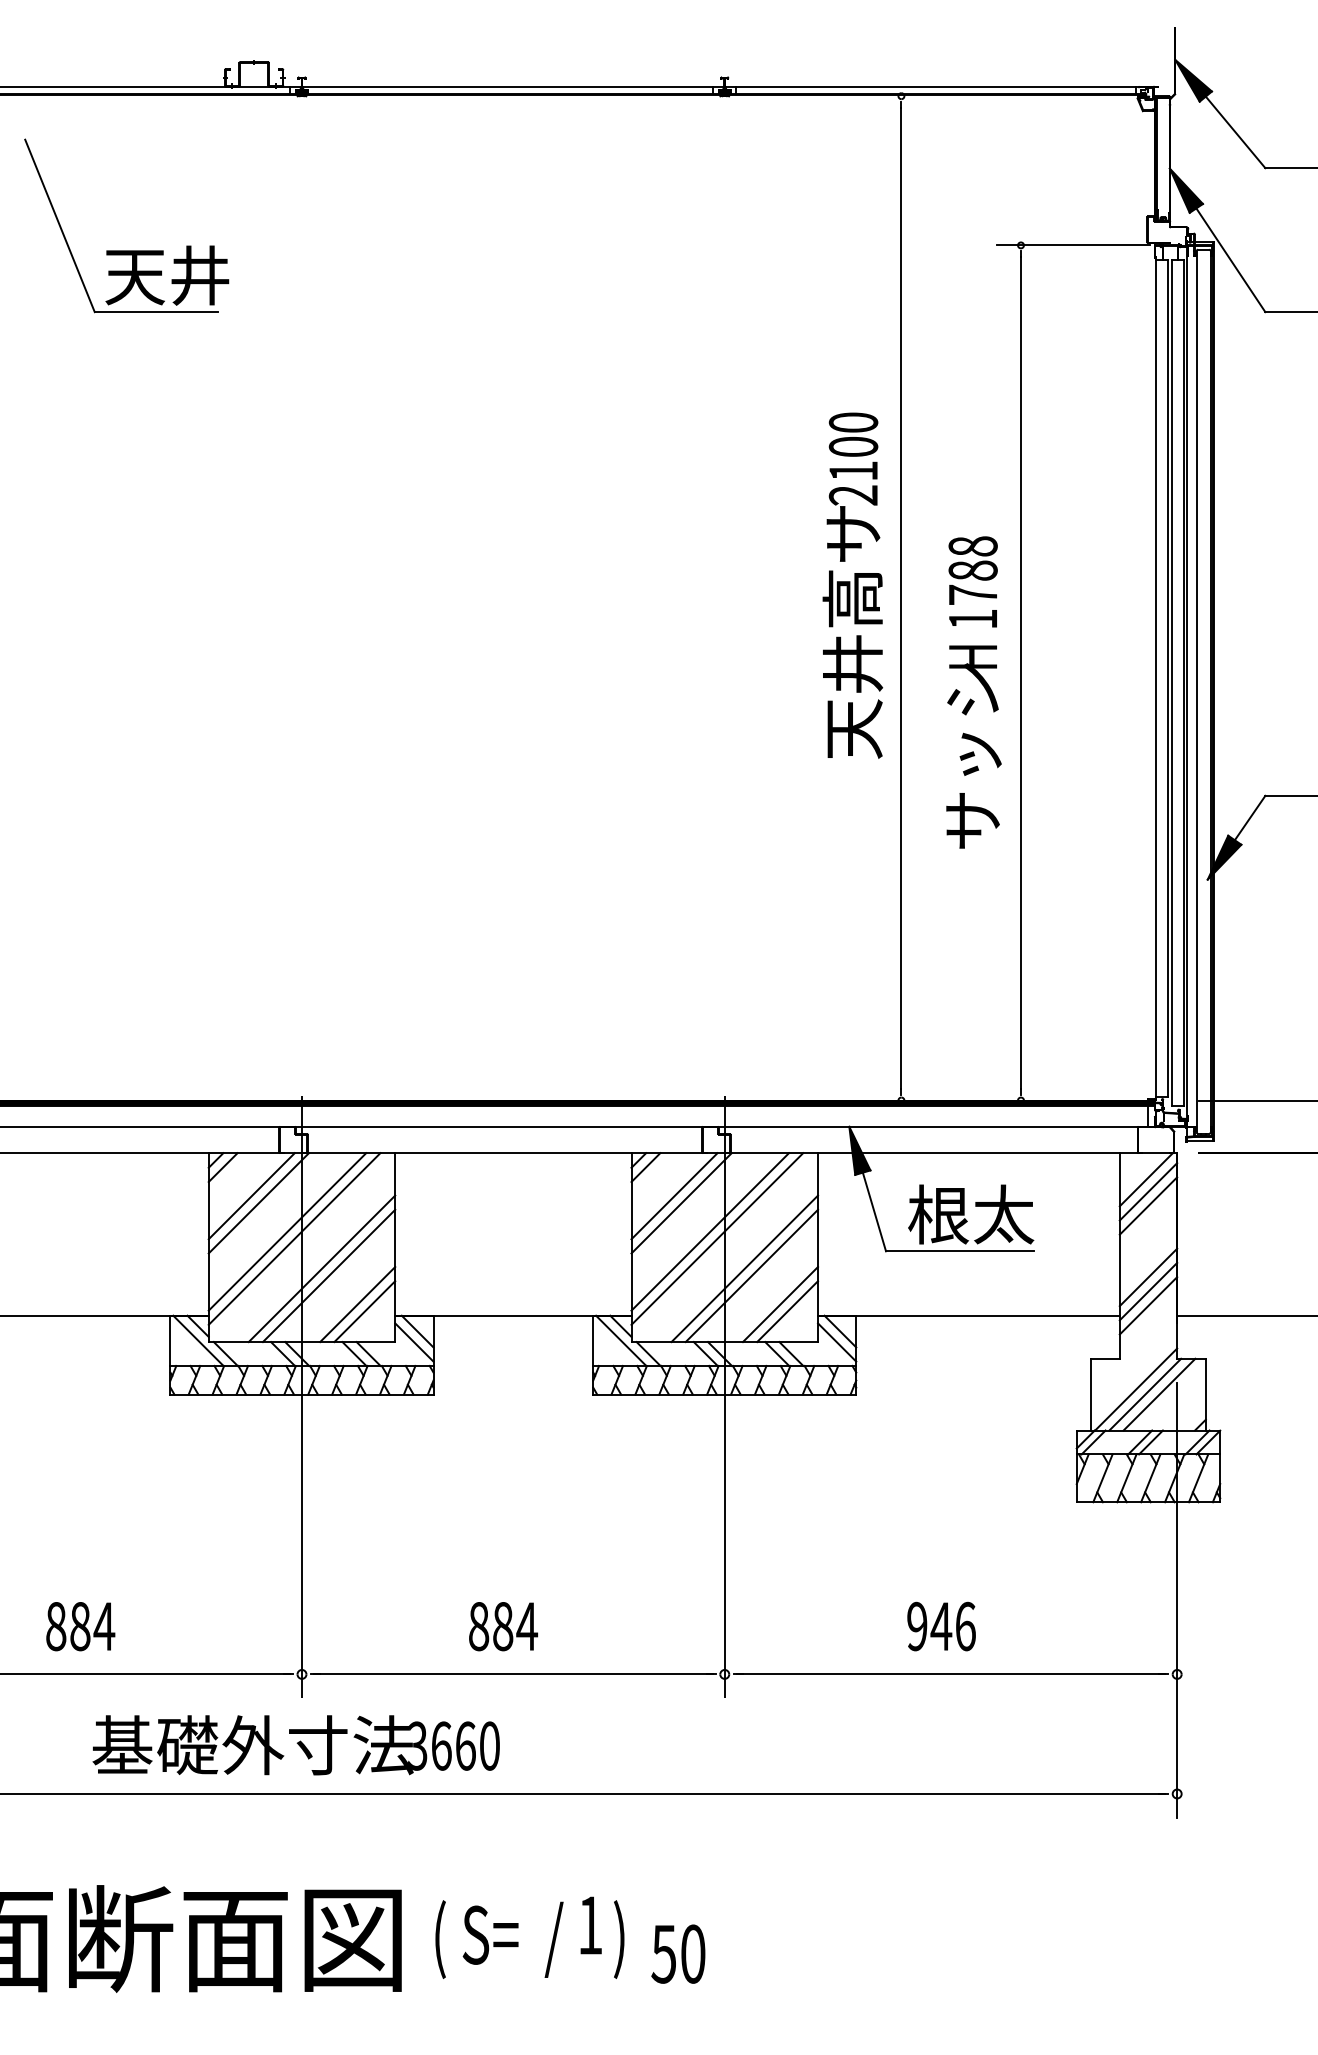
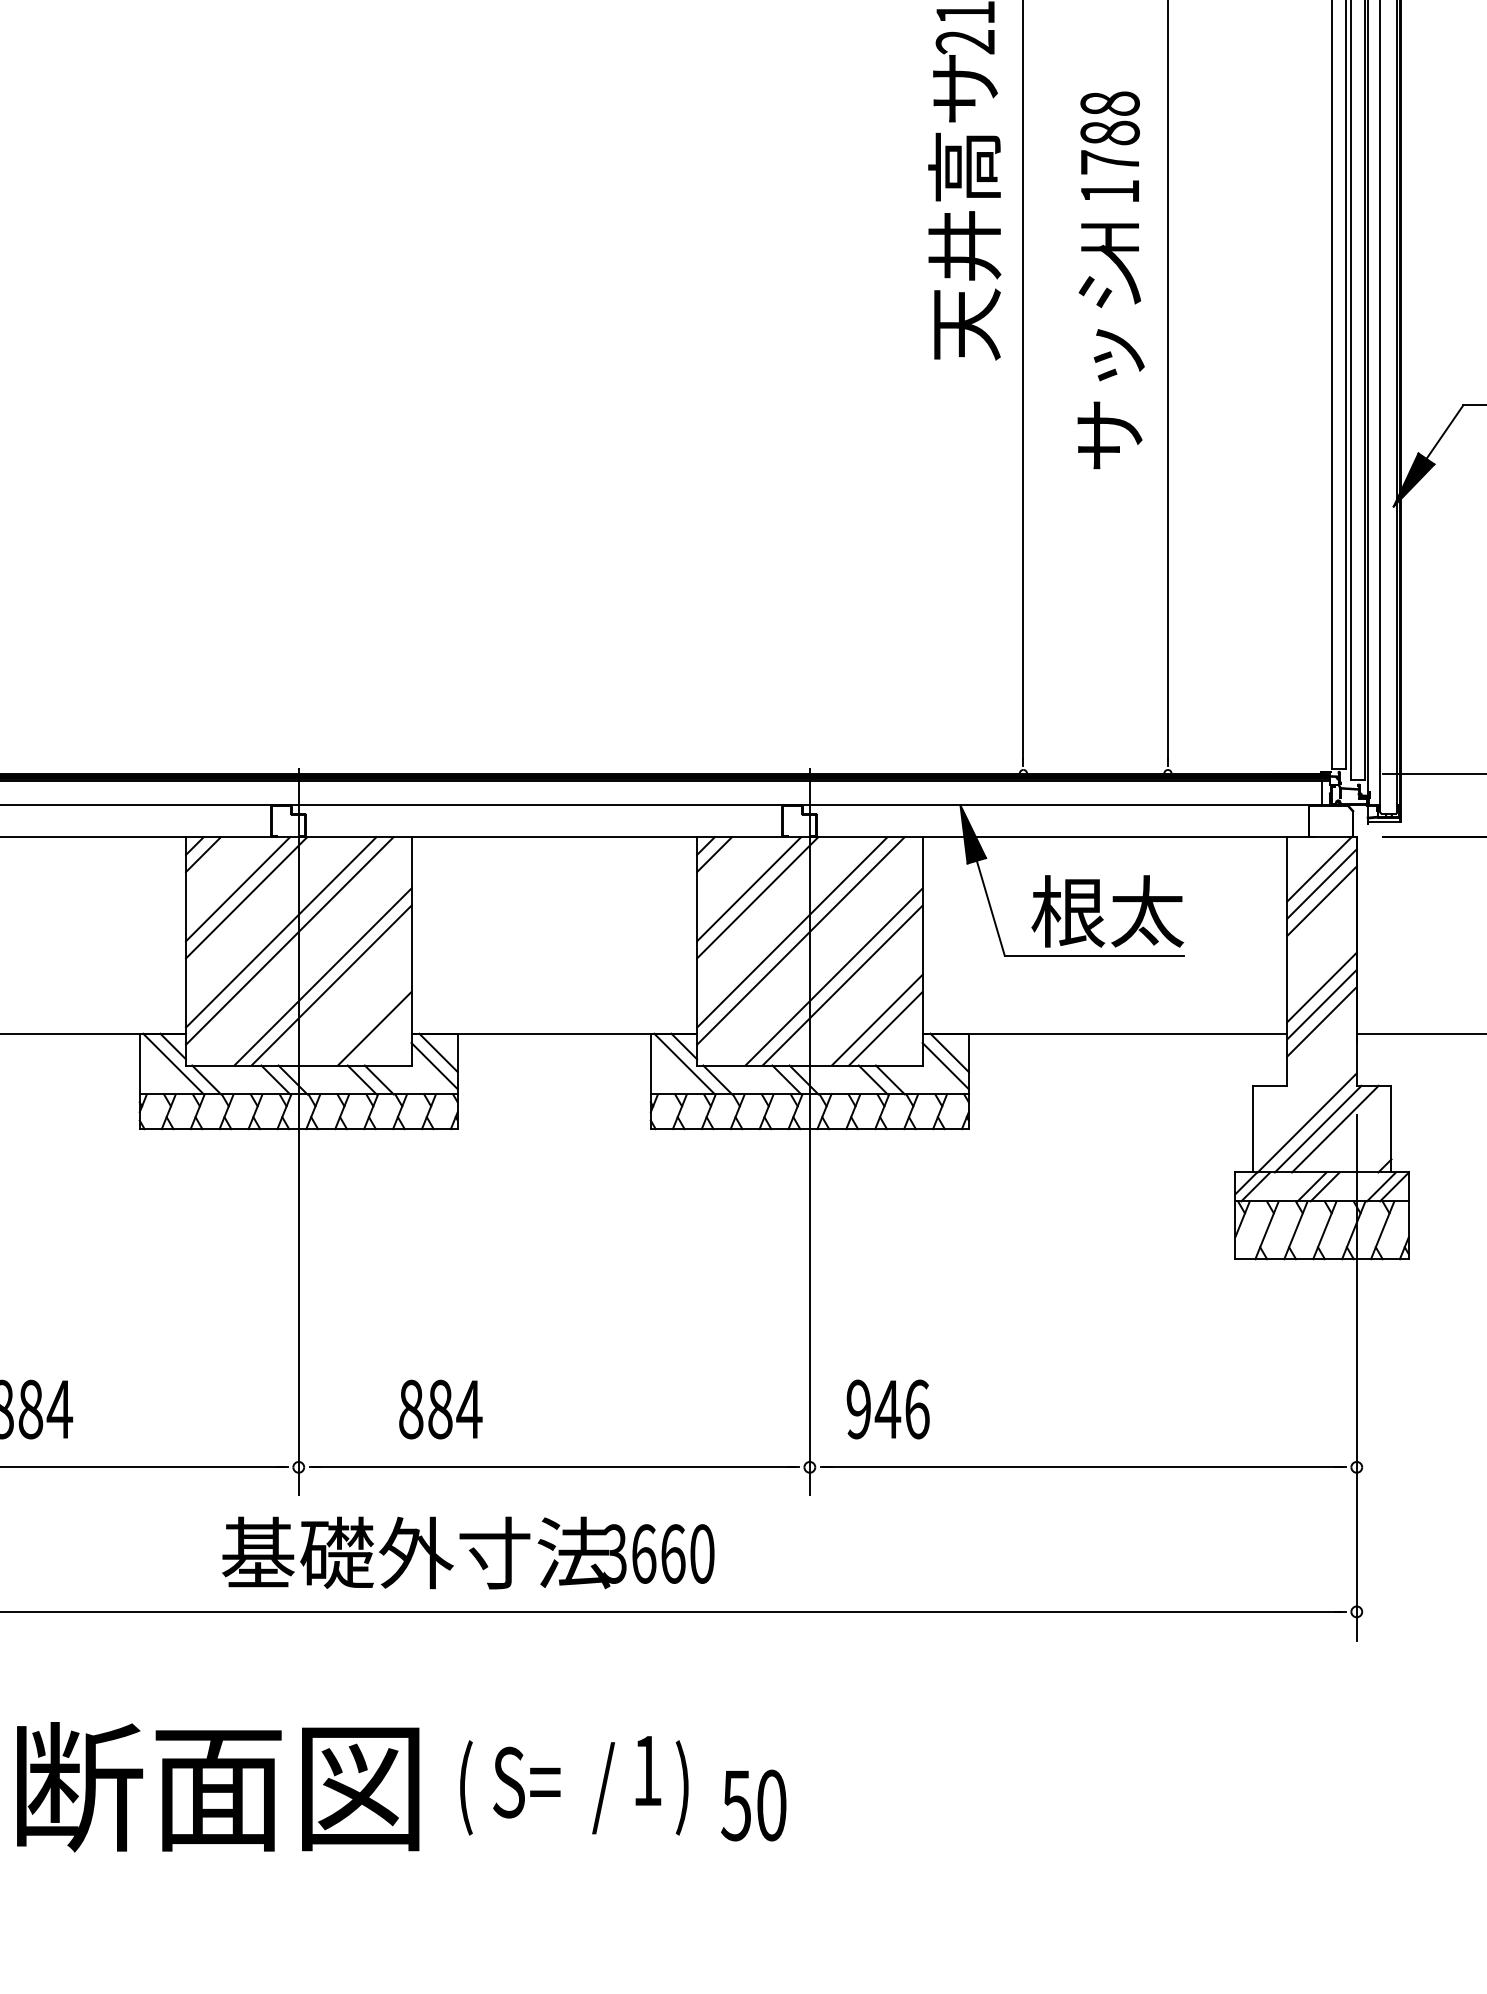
line: (357, 1304) -> (365, 1020), removed
text: (503, 1626) -> (440, 1409), moved
text: (941, 1626) -> (888, 1409), moved
text: (295, 1745) -> (467, 1553), moved

